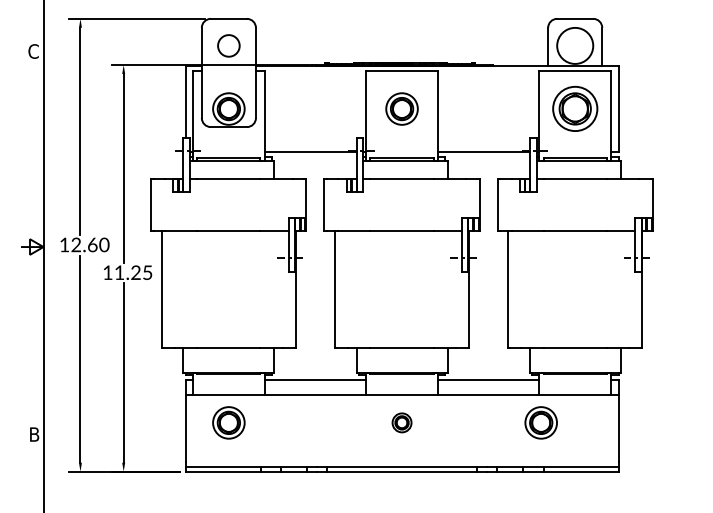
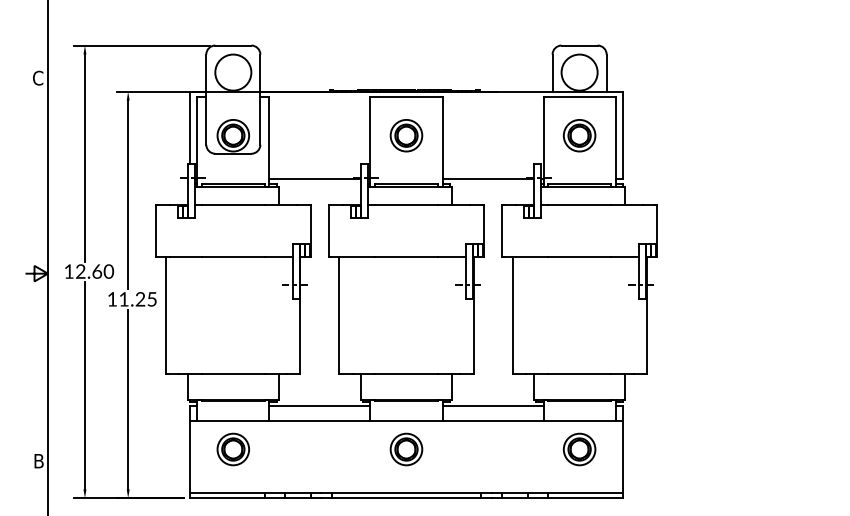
circle: (229, 45) -> (233, 72), size x1.67
part: (575, 108) -> (579, 135), size x0.71
part: (402, 422) -> (406, 449), size x1.67
part: (541, 422) -> (579, 449), moved

